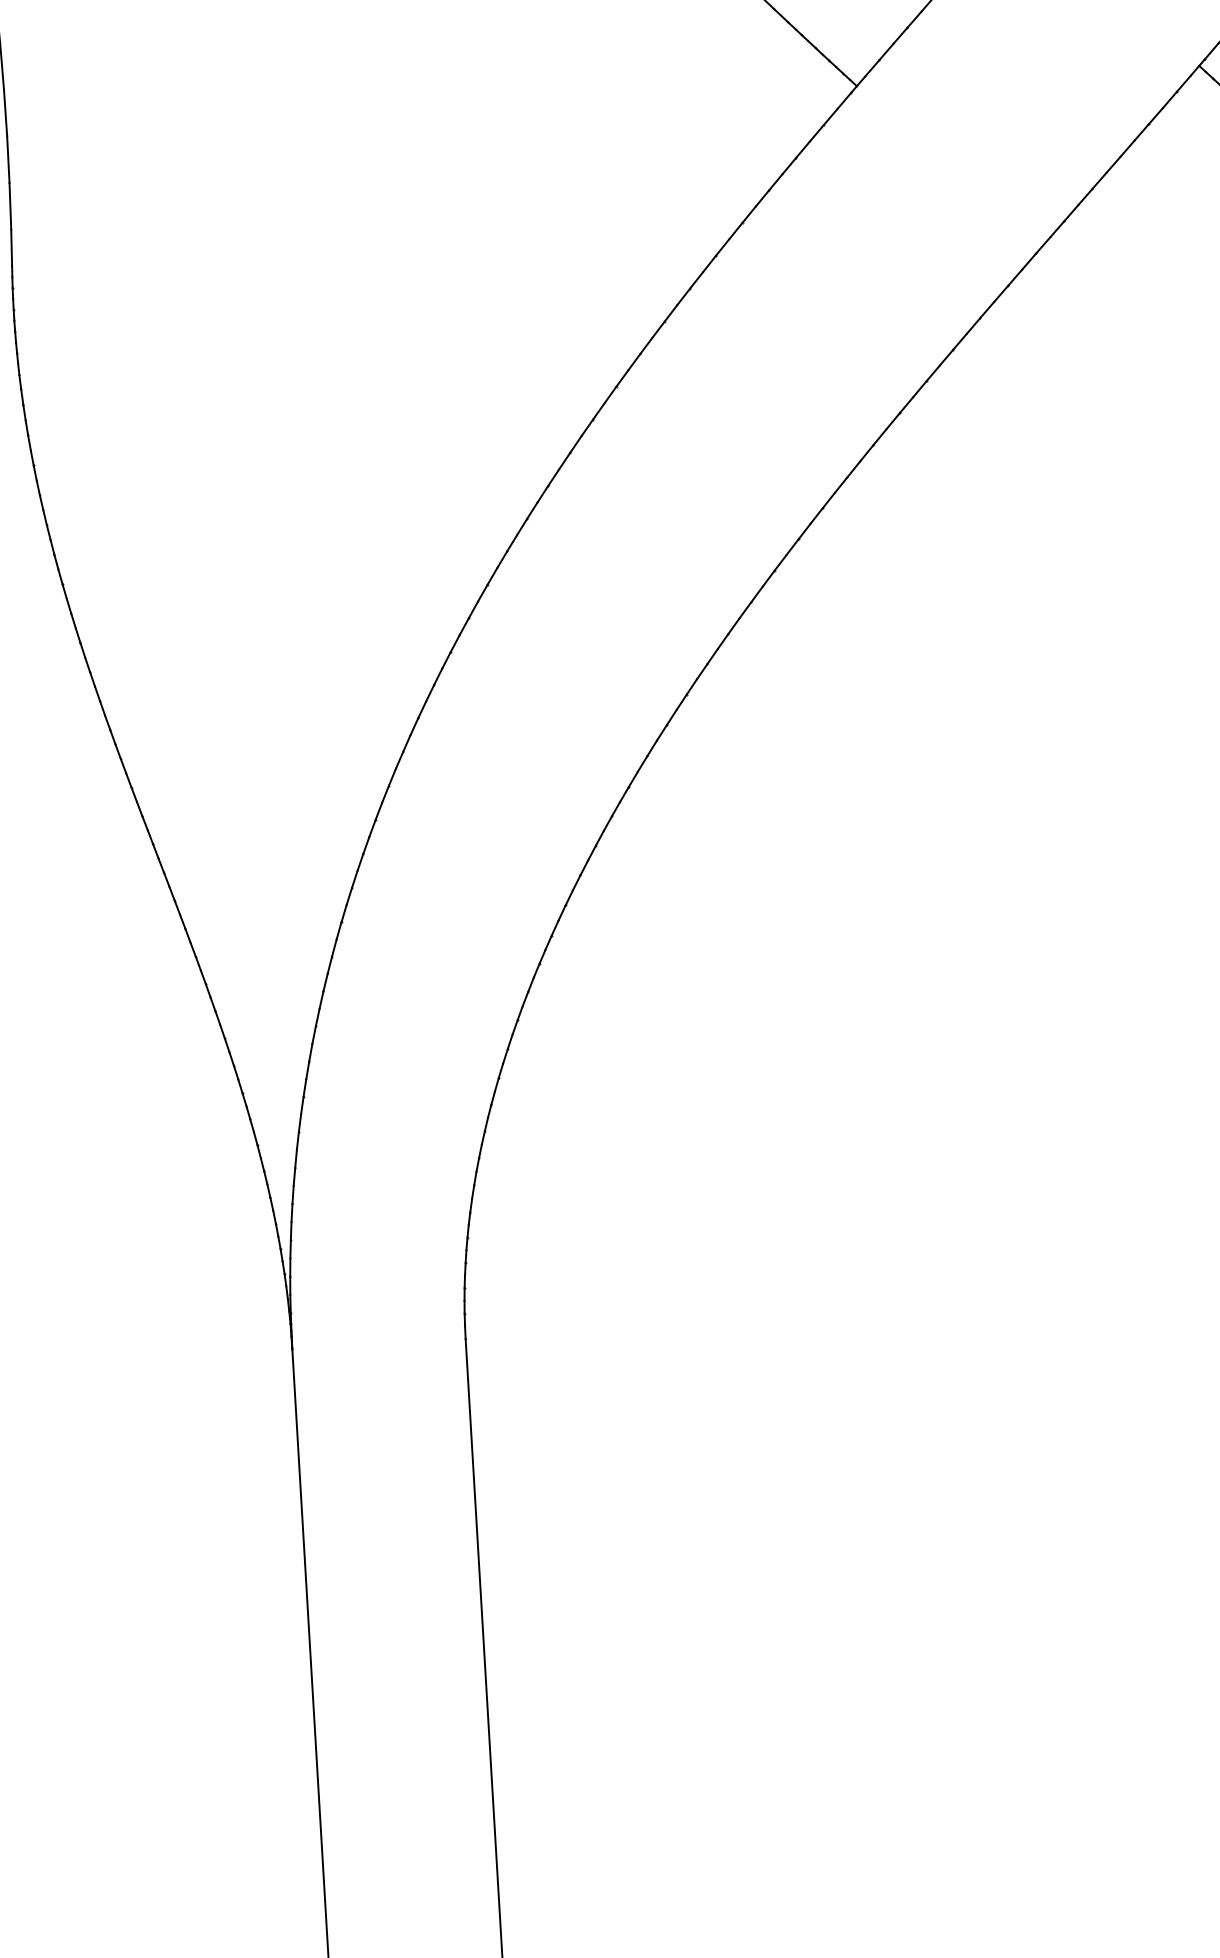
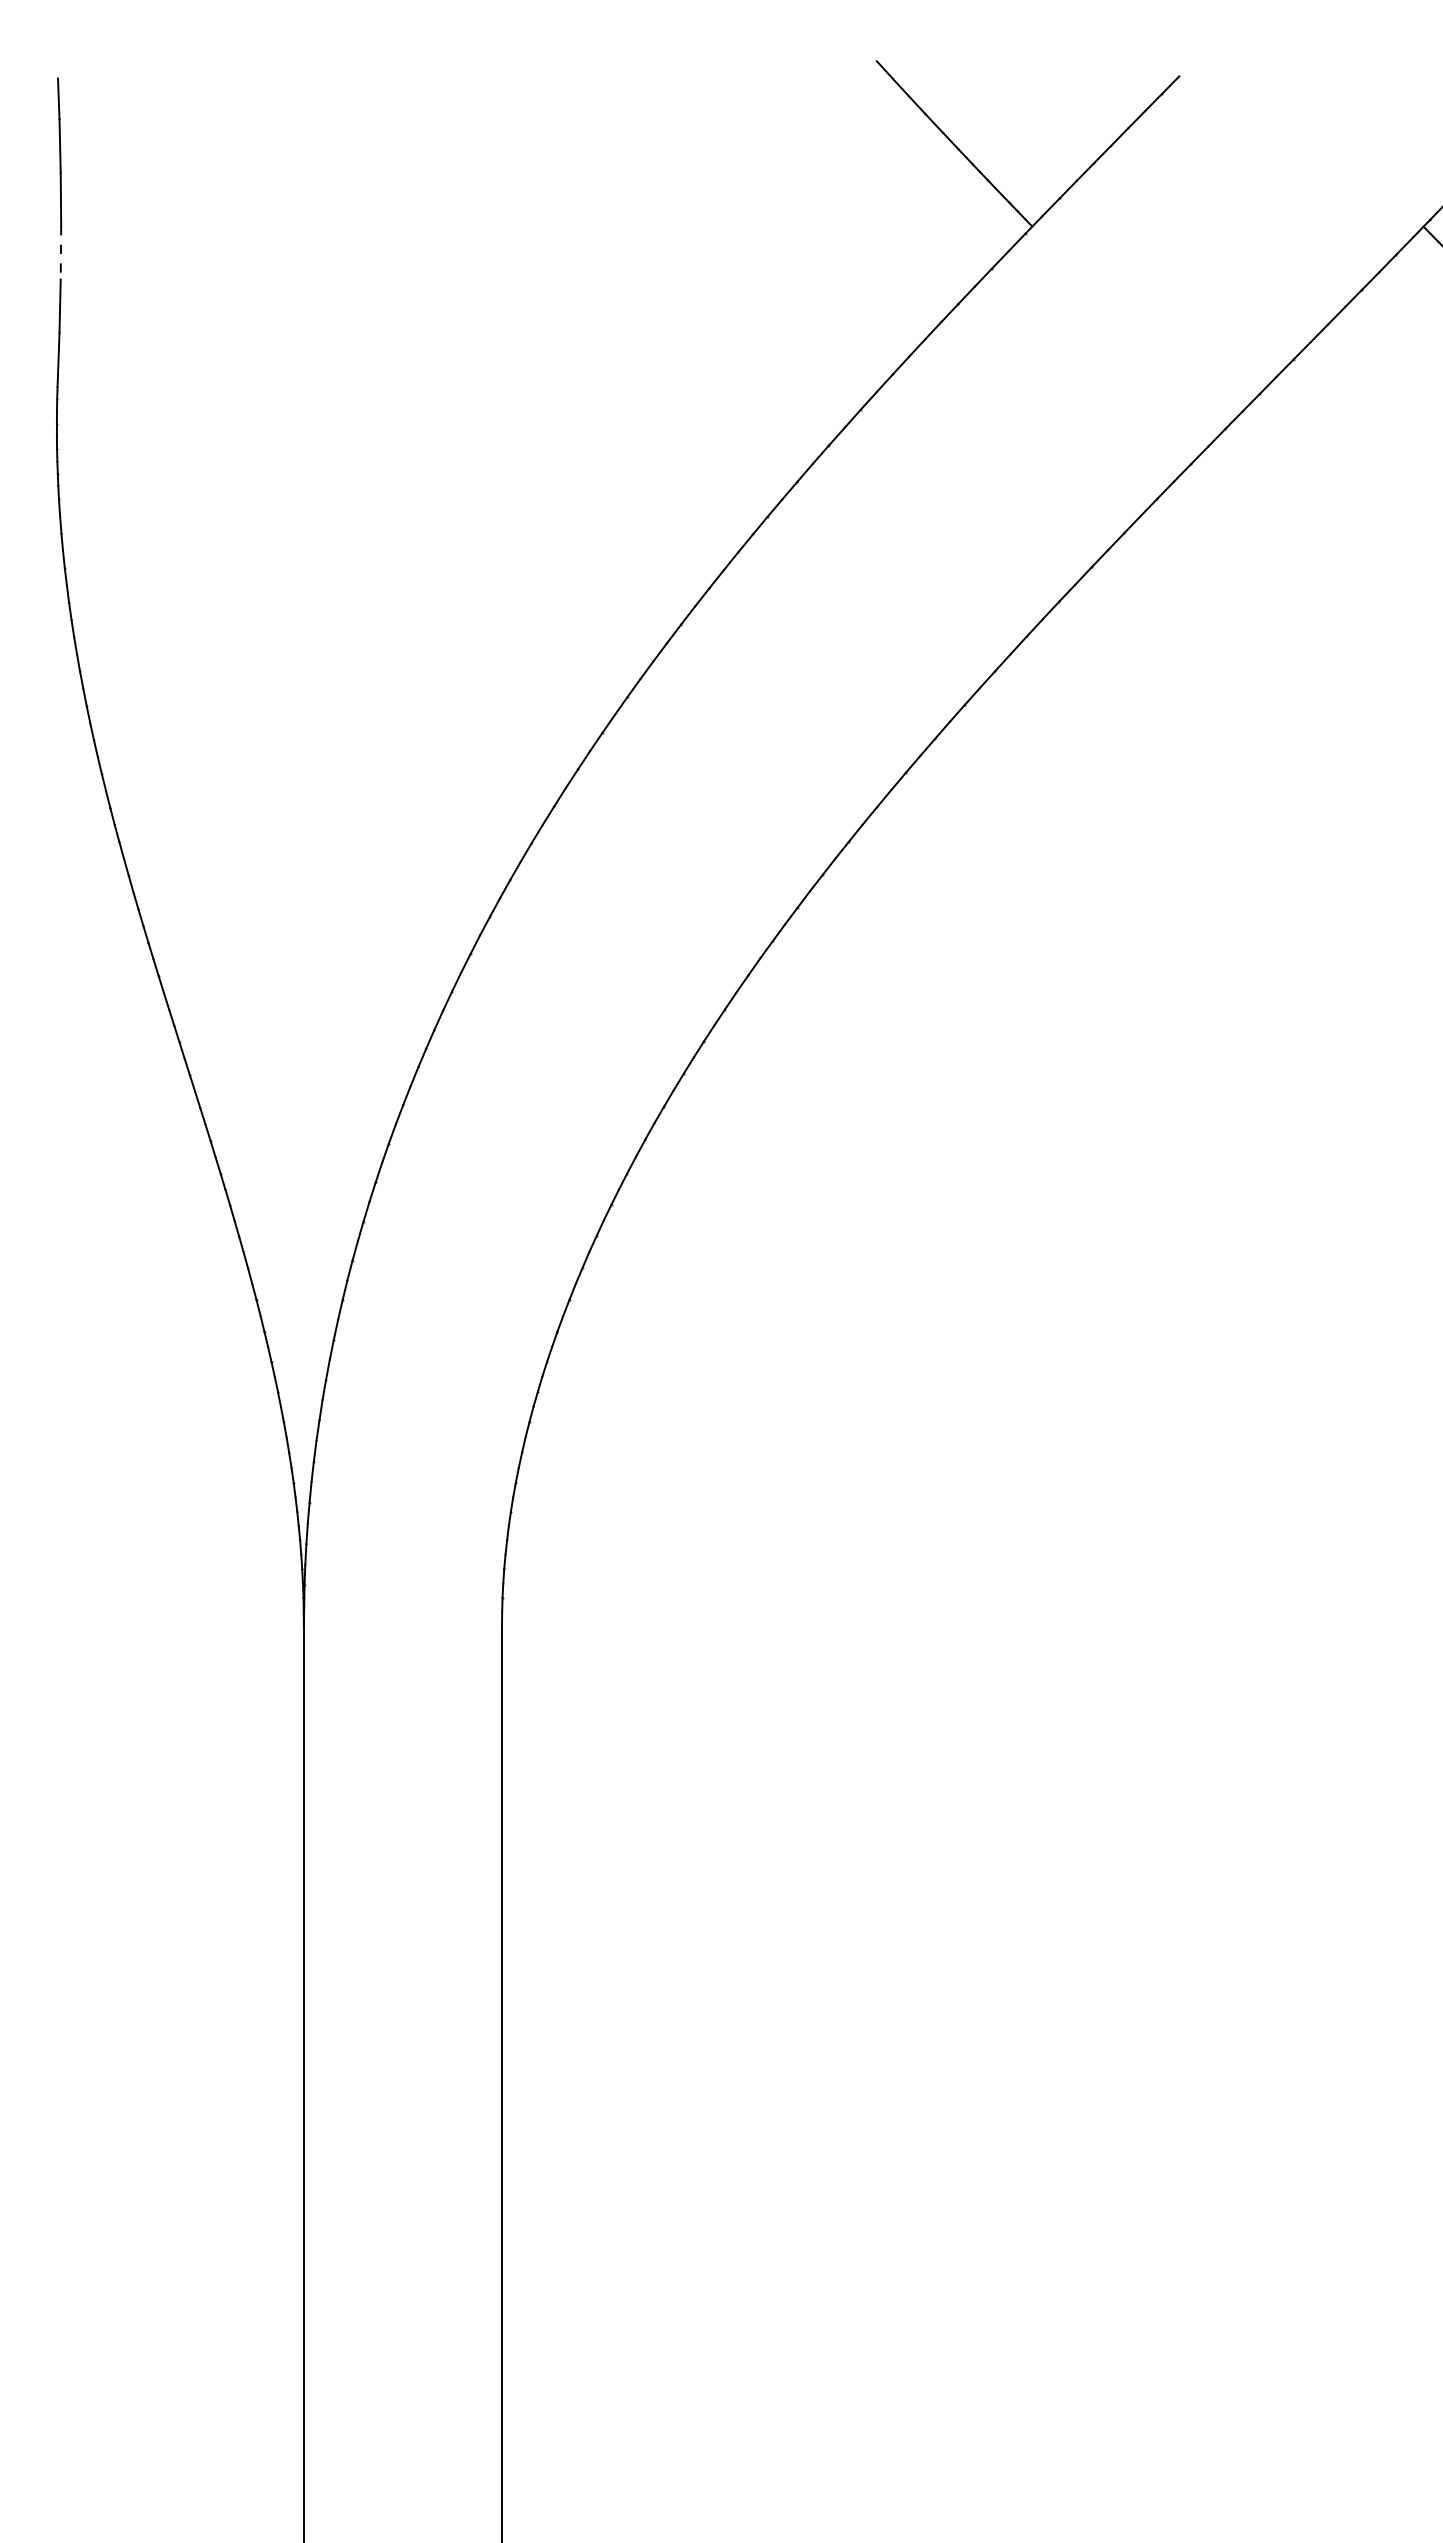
line: (7, 159) -> (60, 252), solid -> dashed

